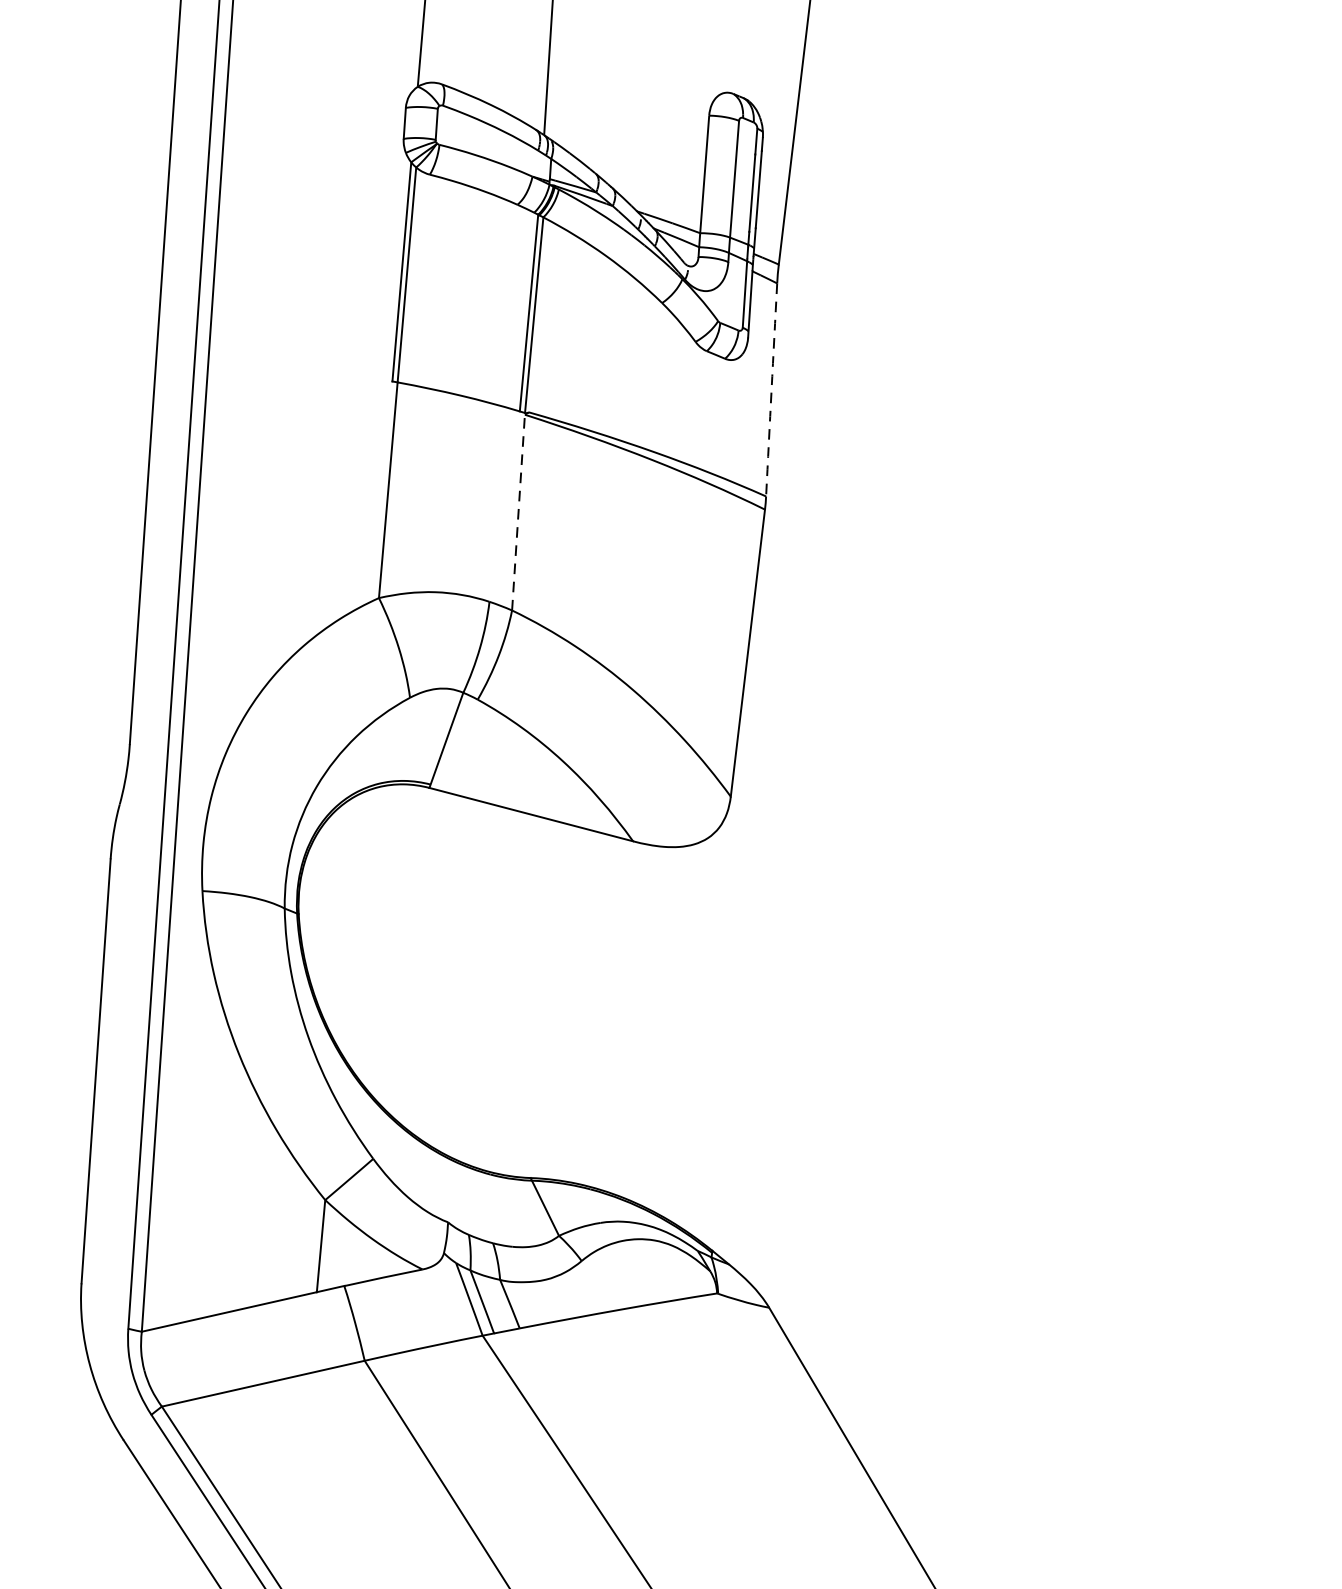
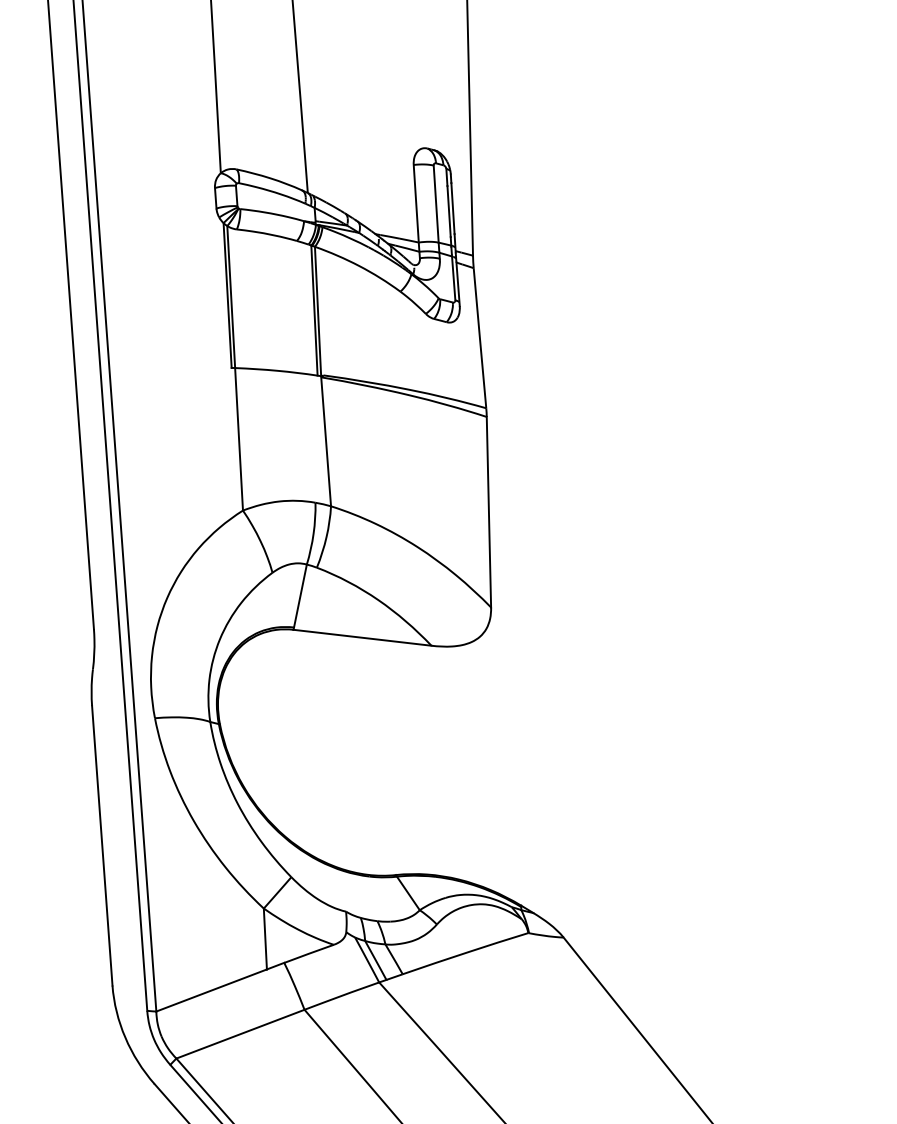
arc: (770, 390) -> (479, 338), dashed -> solid
line: (519, 512) -> (326, 441), dashed -> solid

